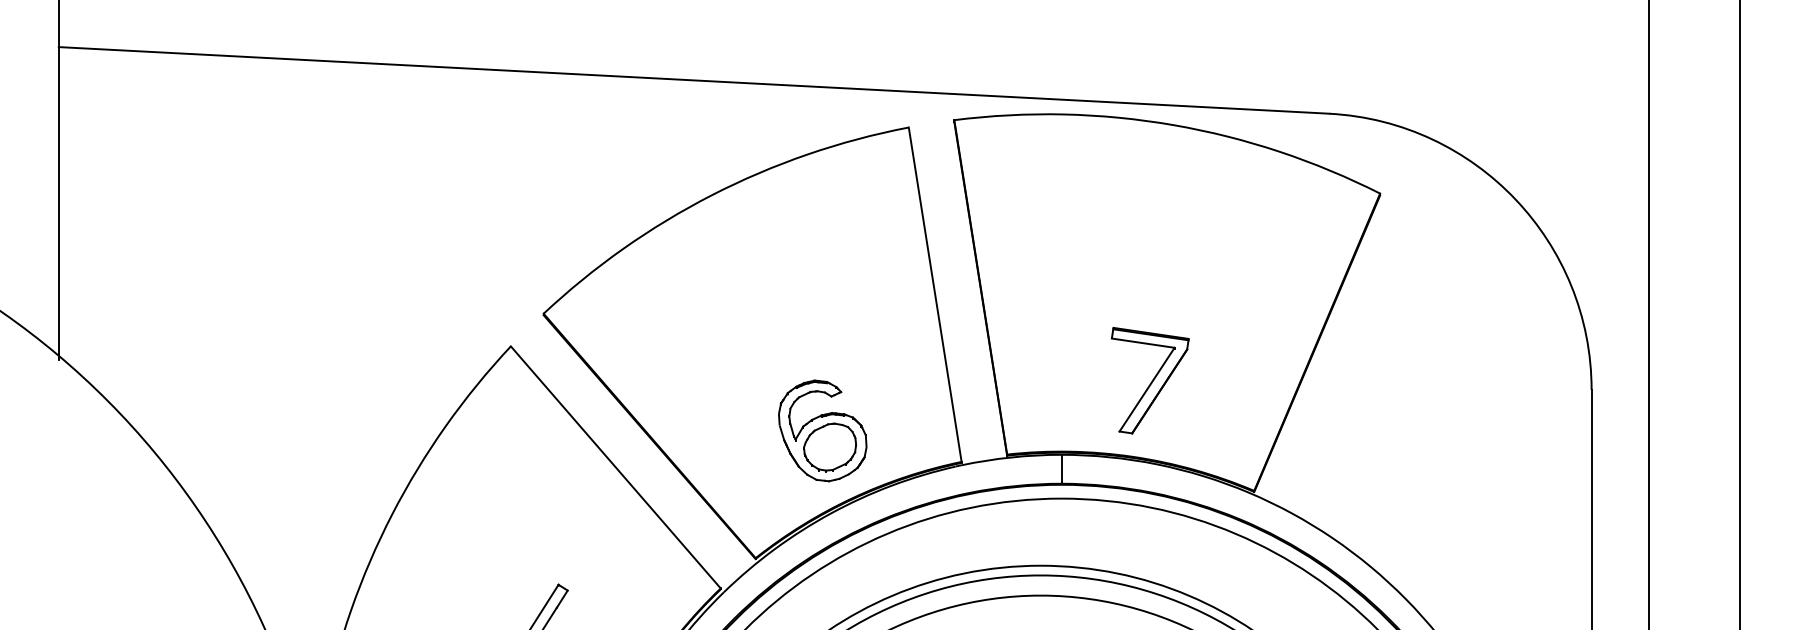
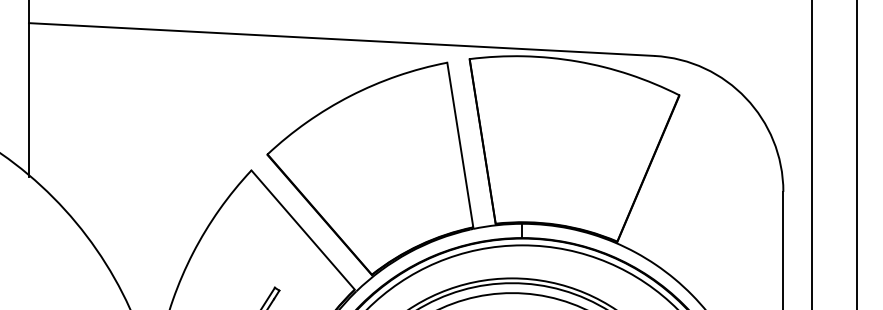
part: (1150, 381) -> (566, 187), removed
part: (821, 429) -> (404, 211), removed

